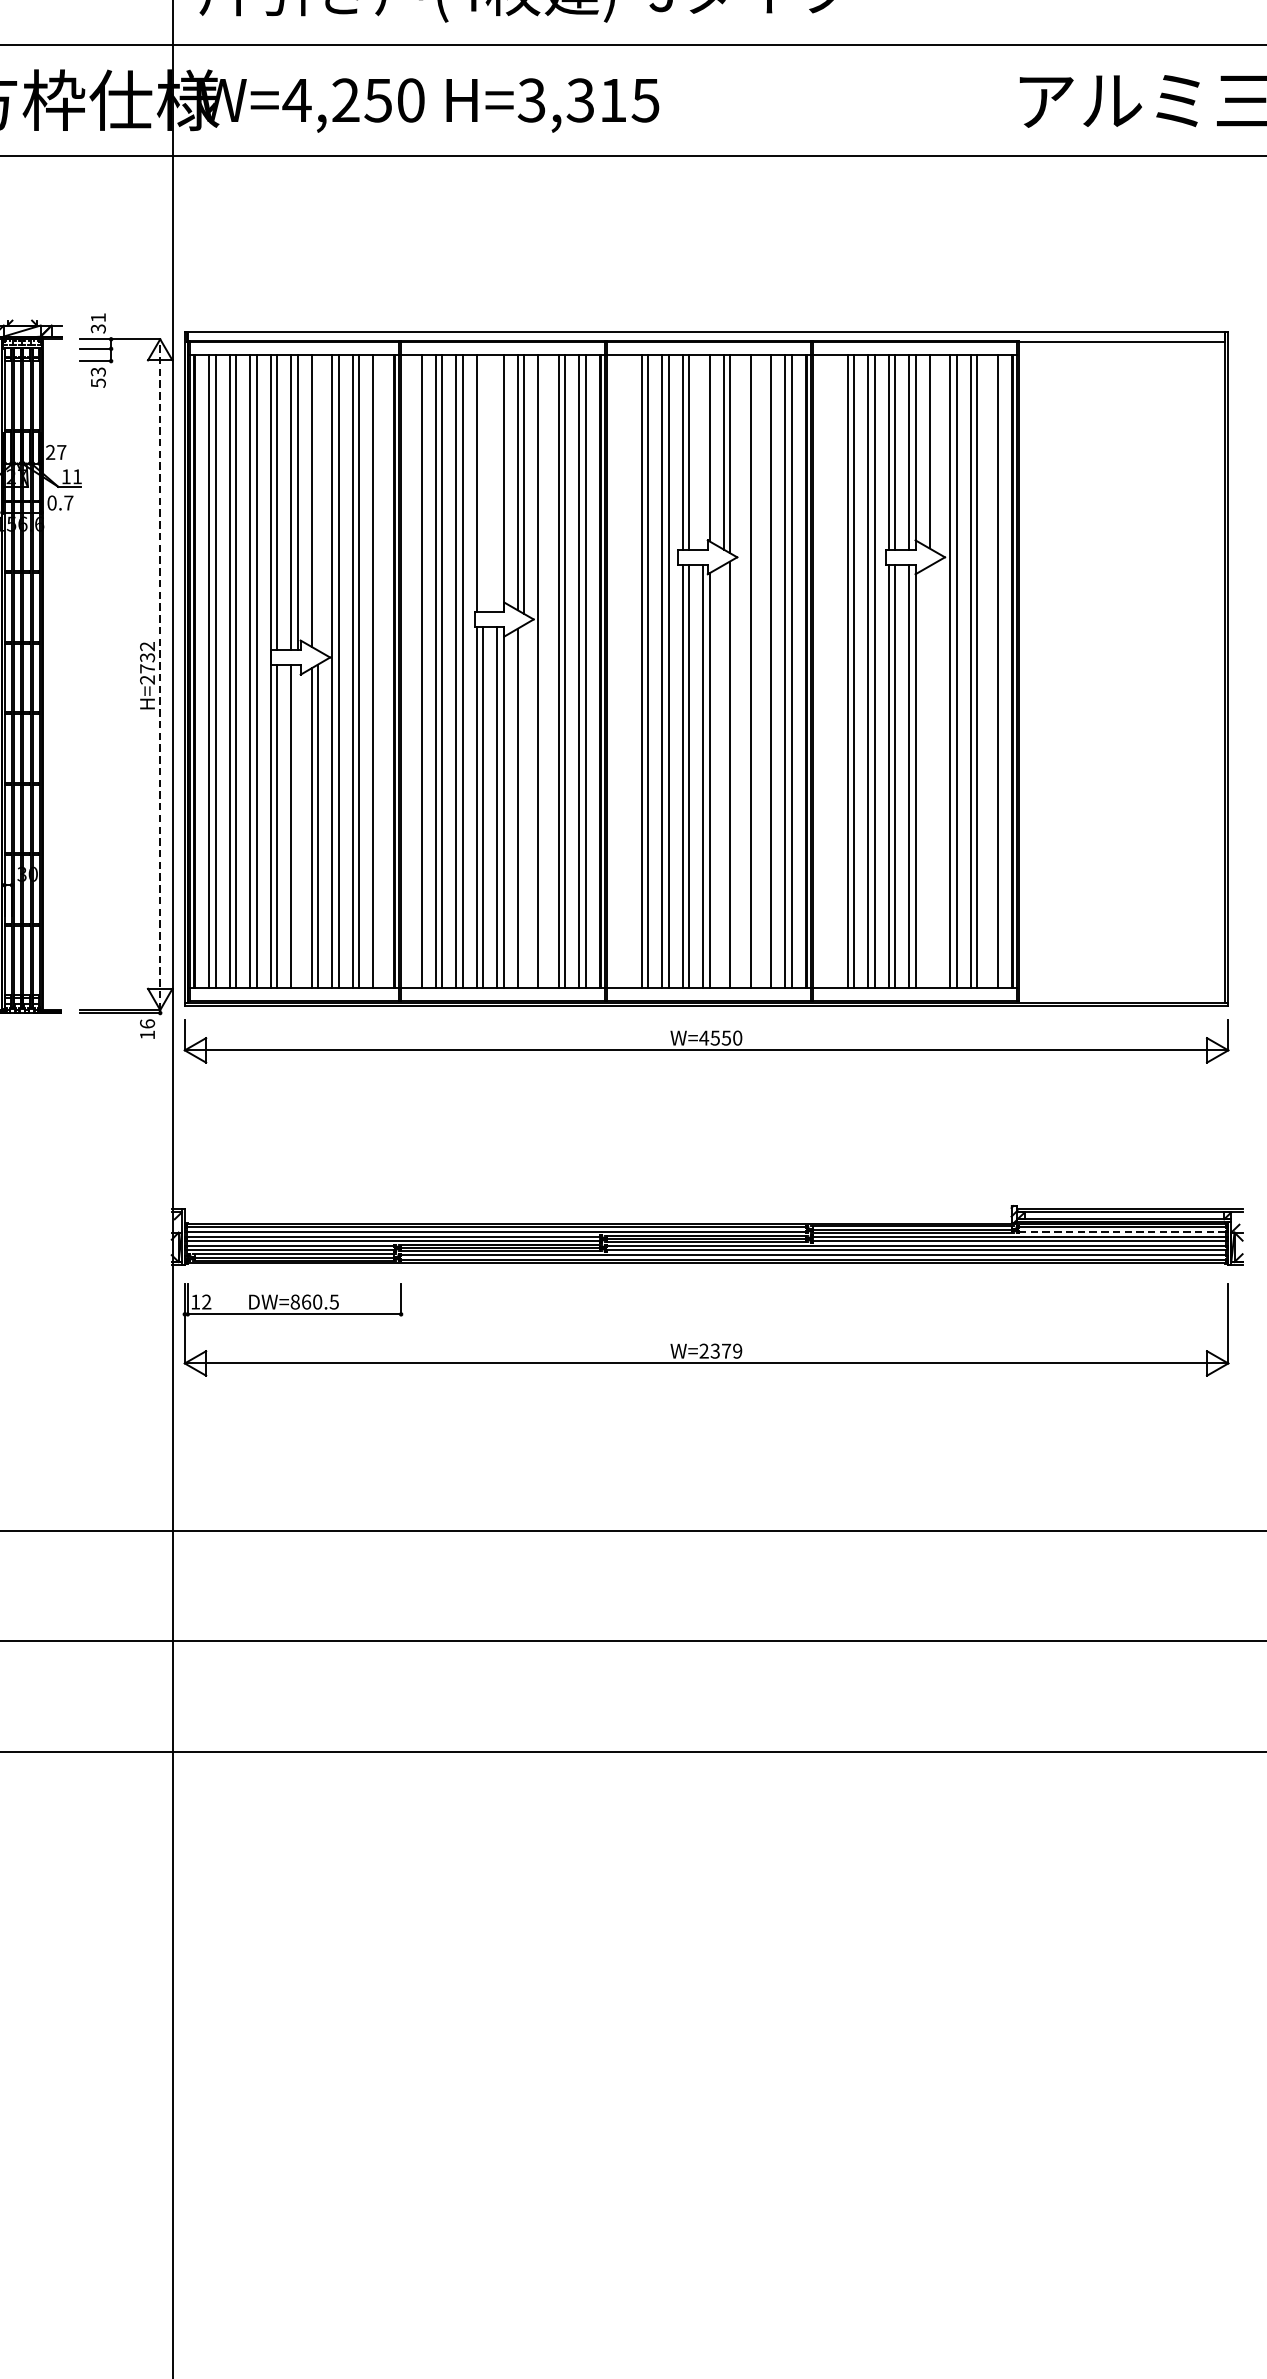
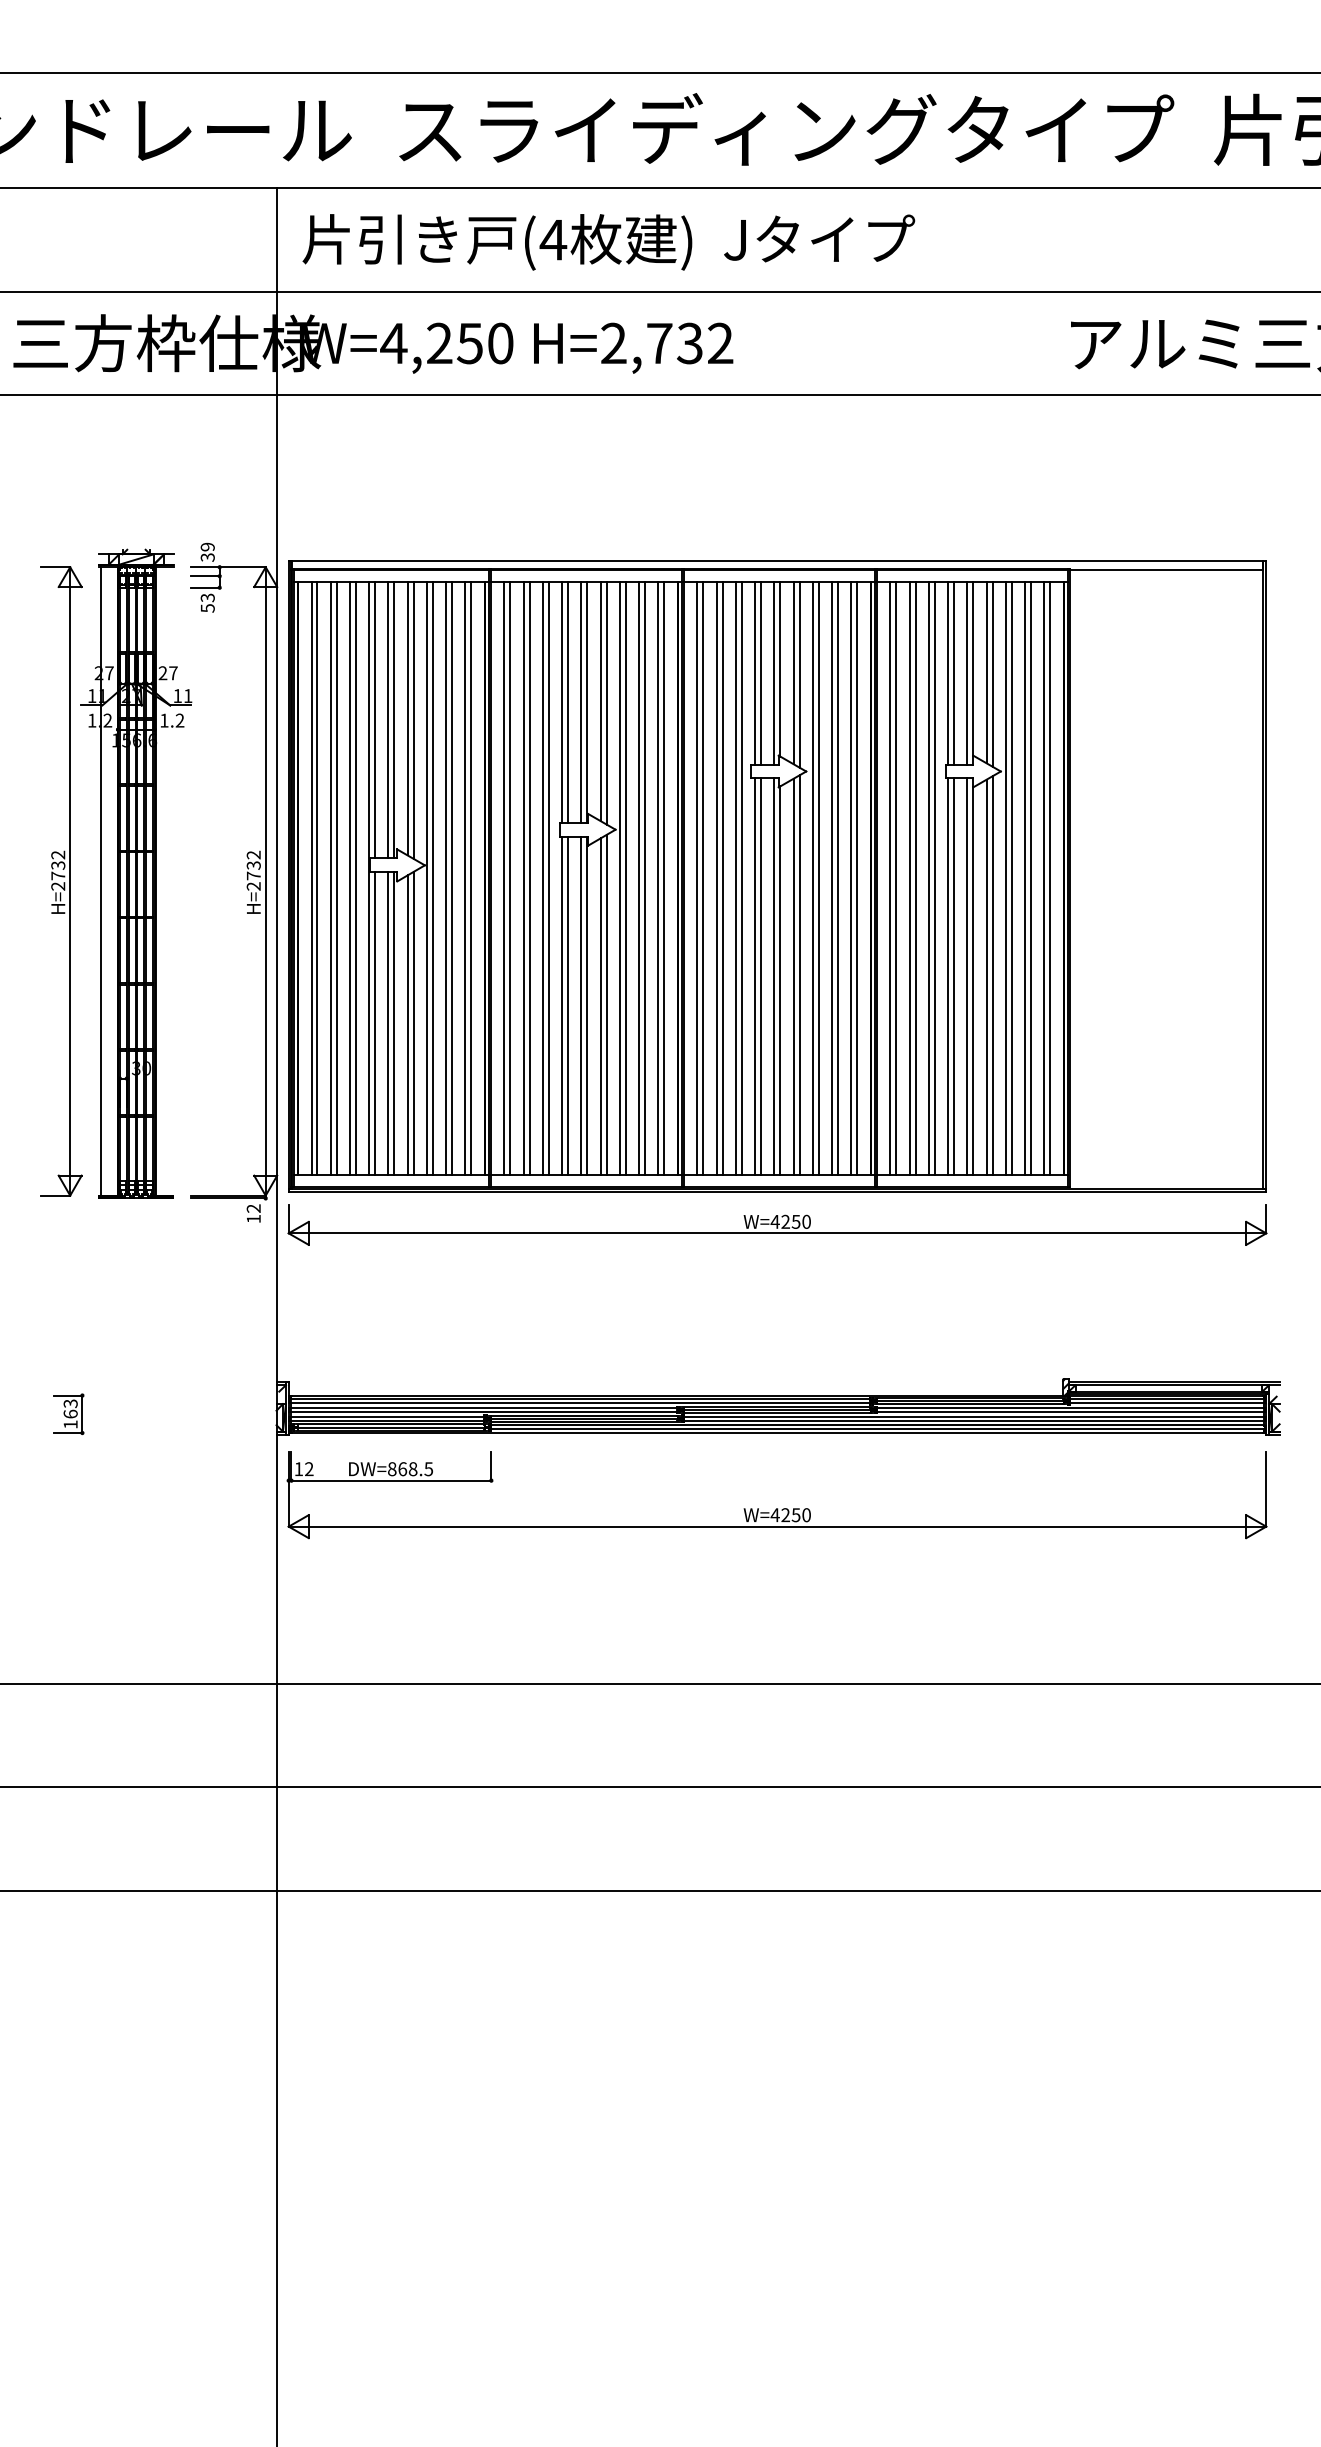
text: (588, 100) -> (666, 343), H=3,315 -> H=2,732
text: (98, 317) -> (207, 546), 31 -> 39
line: (703, 451) -> (774, 672), added
line: (936, 452) -> (992, 673), added
line: (483, 482) -> (568, 701), added
line: (497, 482) -> (581, 701), added
line: (318, 501) -> (413, 719), added
text: (60, 502) -> (172, 720), 0.7 -> 1.2
line: (379, 670) -> (471, 877), added
line: (415, 670) -> (504, 877), added
line: (544, 670) -> (625, 877), added
line: (621, 670) -> (697, 877), added
line: (627, 670) -> (703, 877), added
line: (743, 670) -> (812, 877), added
line: (765, 670) -> (832, 877), added
line: (827, 670) -> (890, 877), added
line: (833, 670) -> (896, 877), added
line: (991, 670) -> (1044, 877), added
line: (160, 673) -> (265, 880), dashed -> solid
line: (936, 775) -> (992, 975), added
line: (723, 776) -> (793, 976), added
line: (929, 776) -> (986, 976), added
line: (524, 806) -> (606, 1004), added
line: (297, 826) -> (394, 1023), added
text: (147, 1023) -> (253, 1208), 16 -> 12
text: (715, 1037) -> (785, 1221), W=4550 -> W=4250
line: (1122, 1231) -> (1167, 1403), dashed -> solid
text: (316, 1301) -> (412, 1468), DW=860.5 -> DW=868.5
text: (720, 1351) -> (790, 1515), W=2379 -> W=4250

